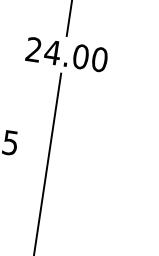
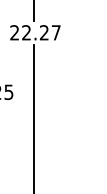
text: (74, 55) -> (40, 32), 24.00 -> 22.27

